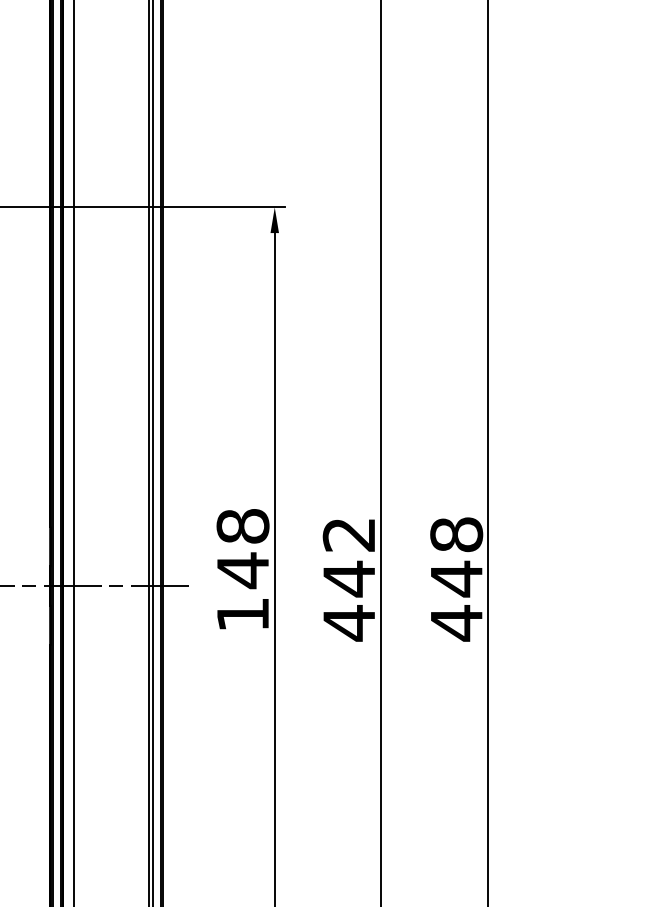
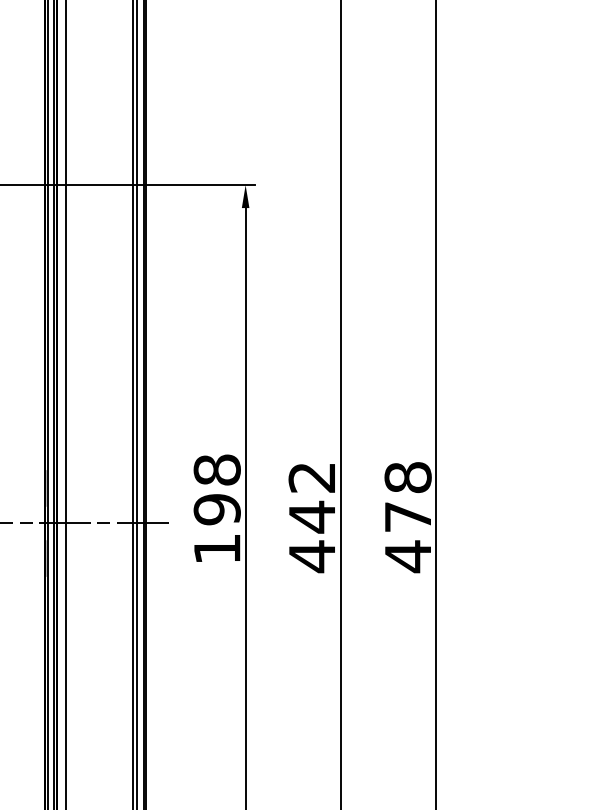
text: (242, 570) -> (216, 509), 148 -> 198
text: (455, 578) -> (407, 516), 448 -> 478

